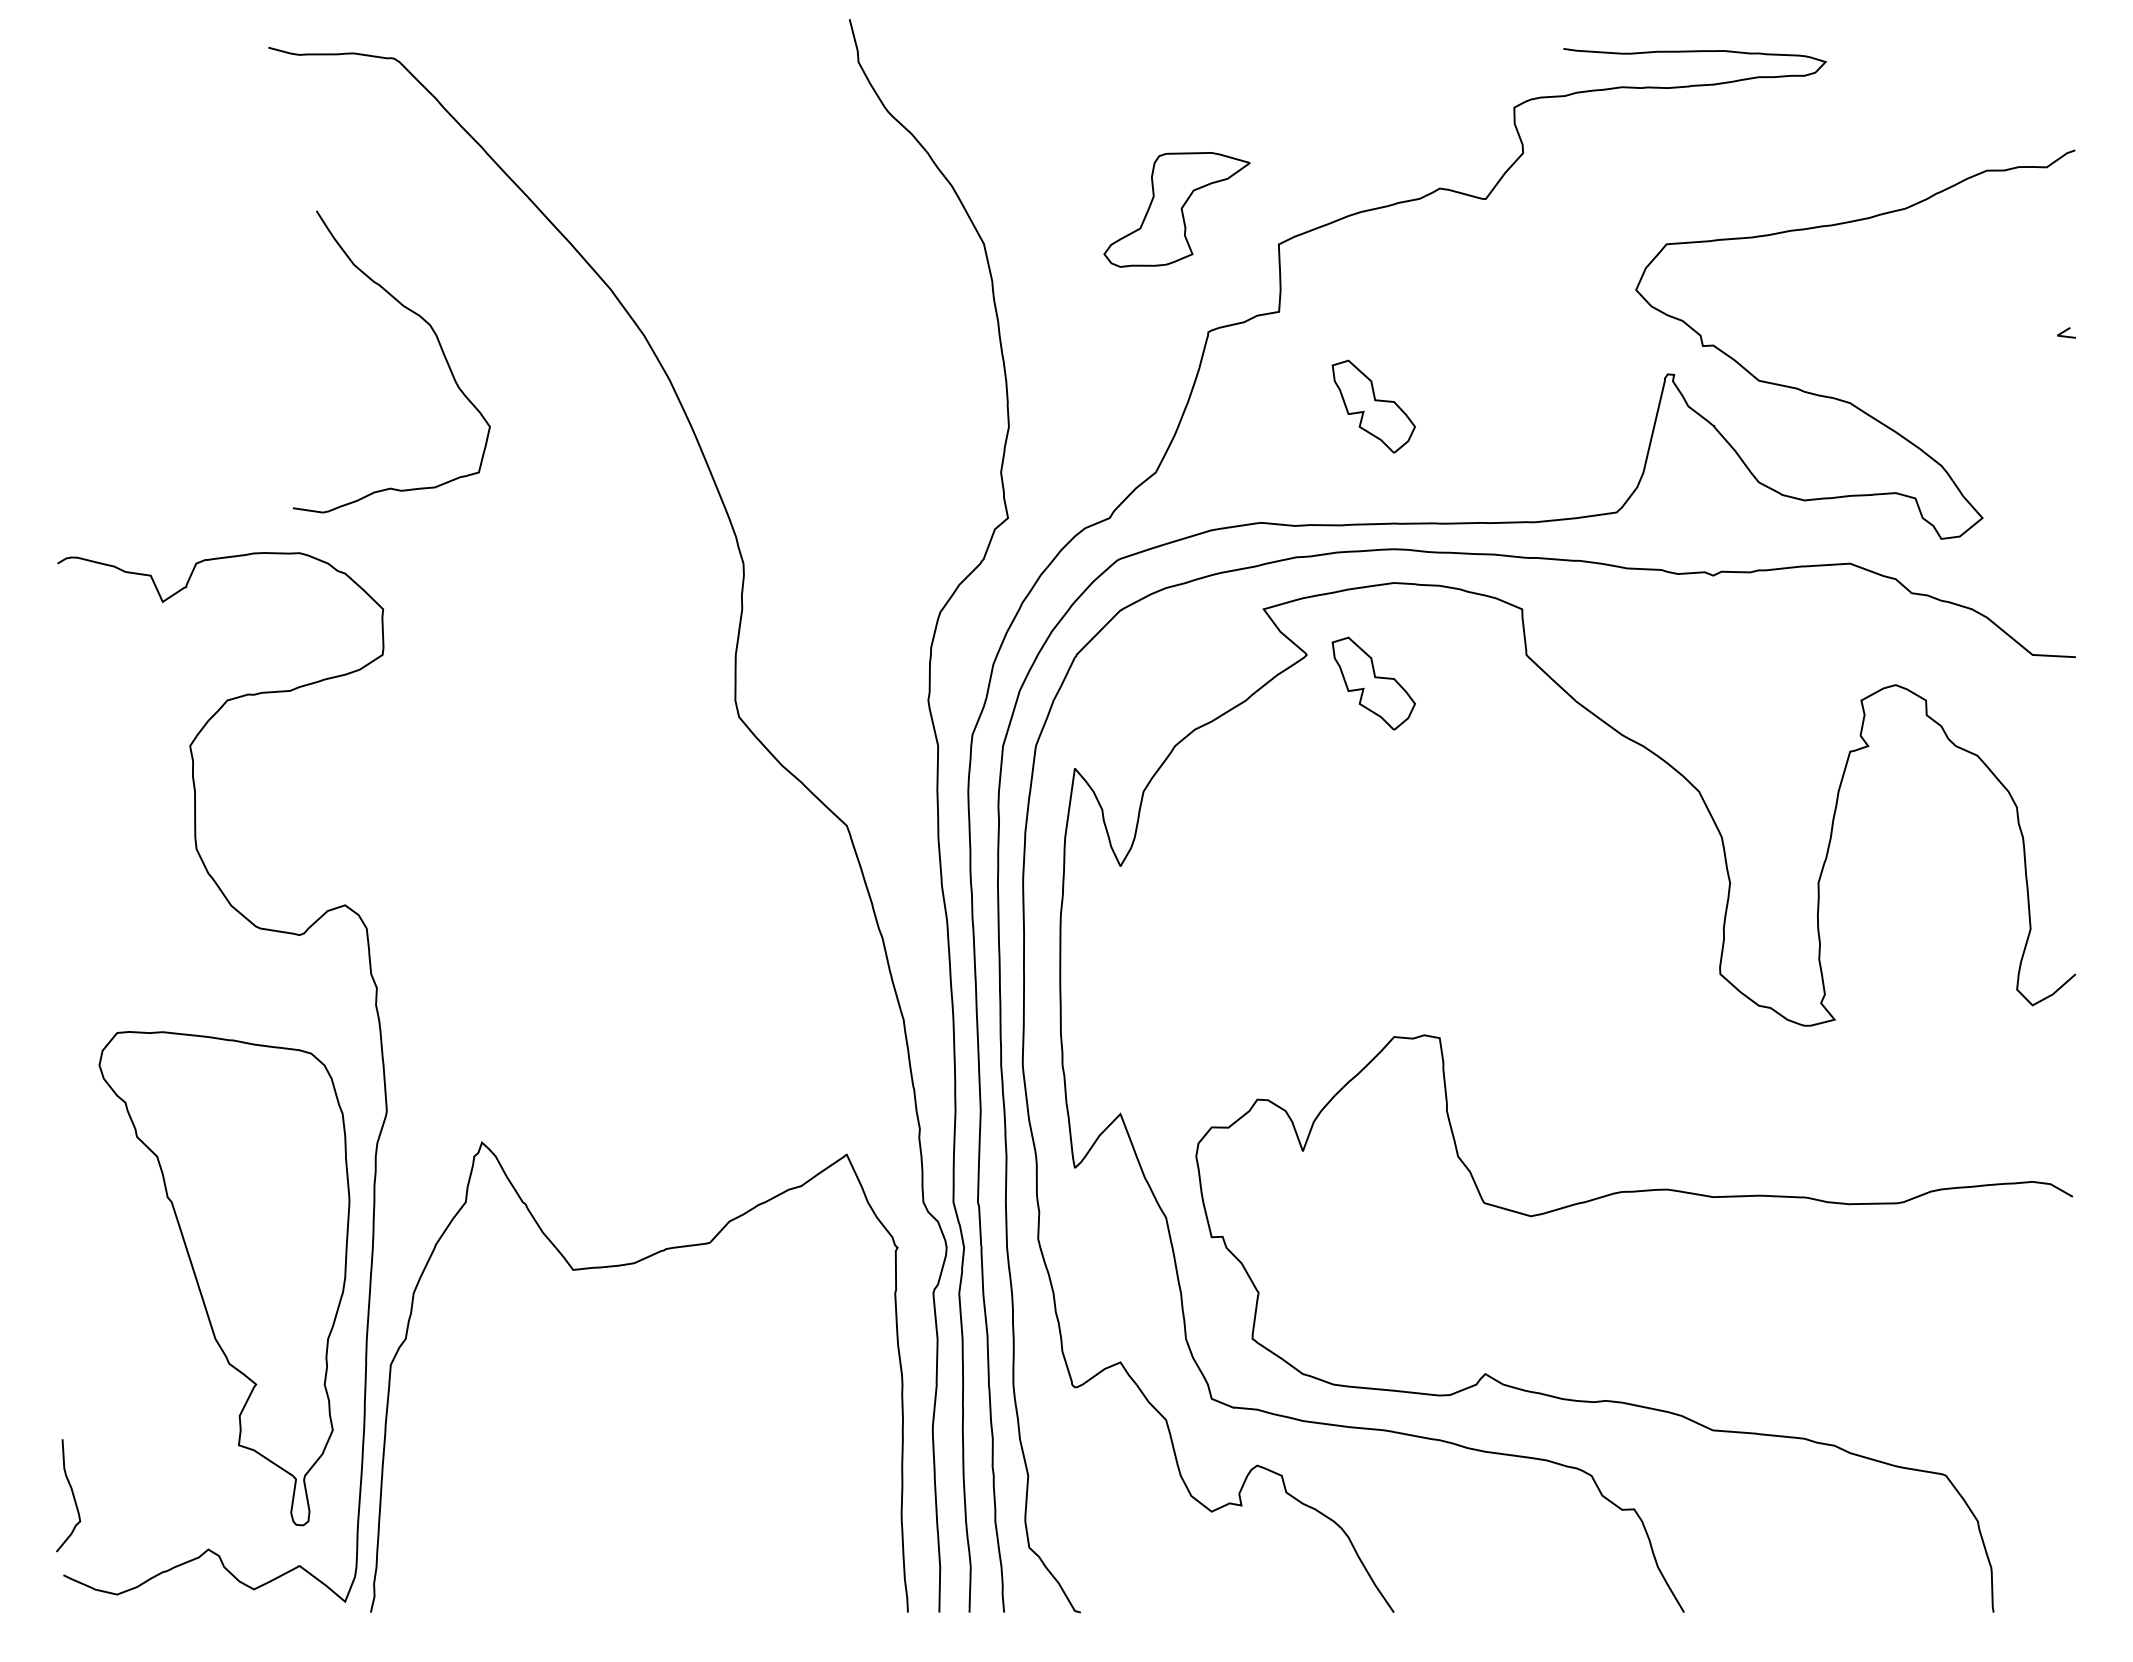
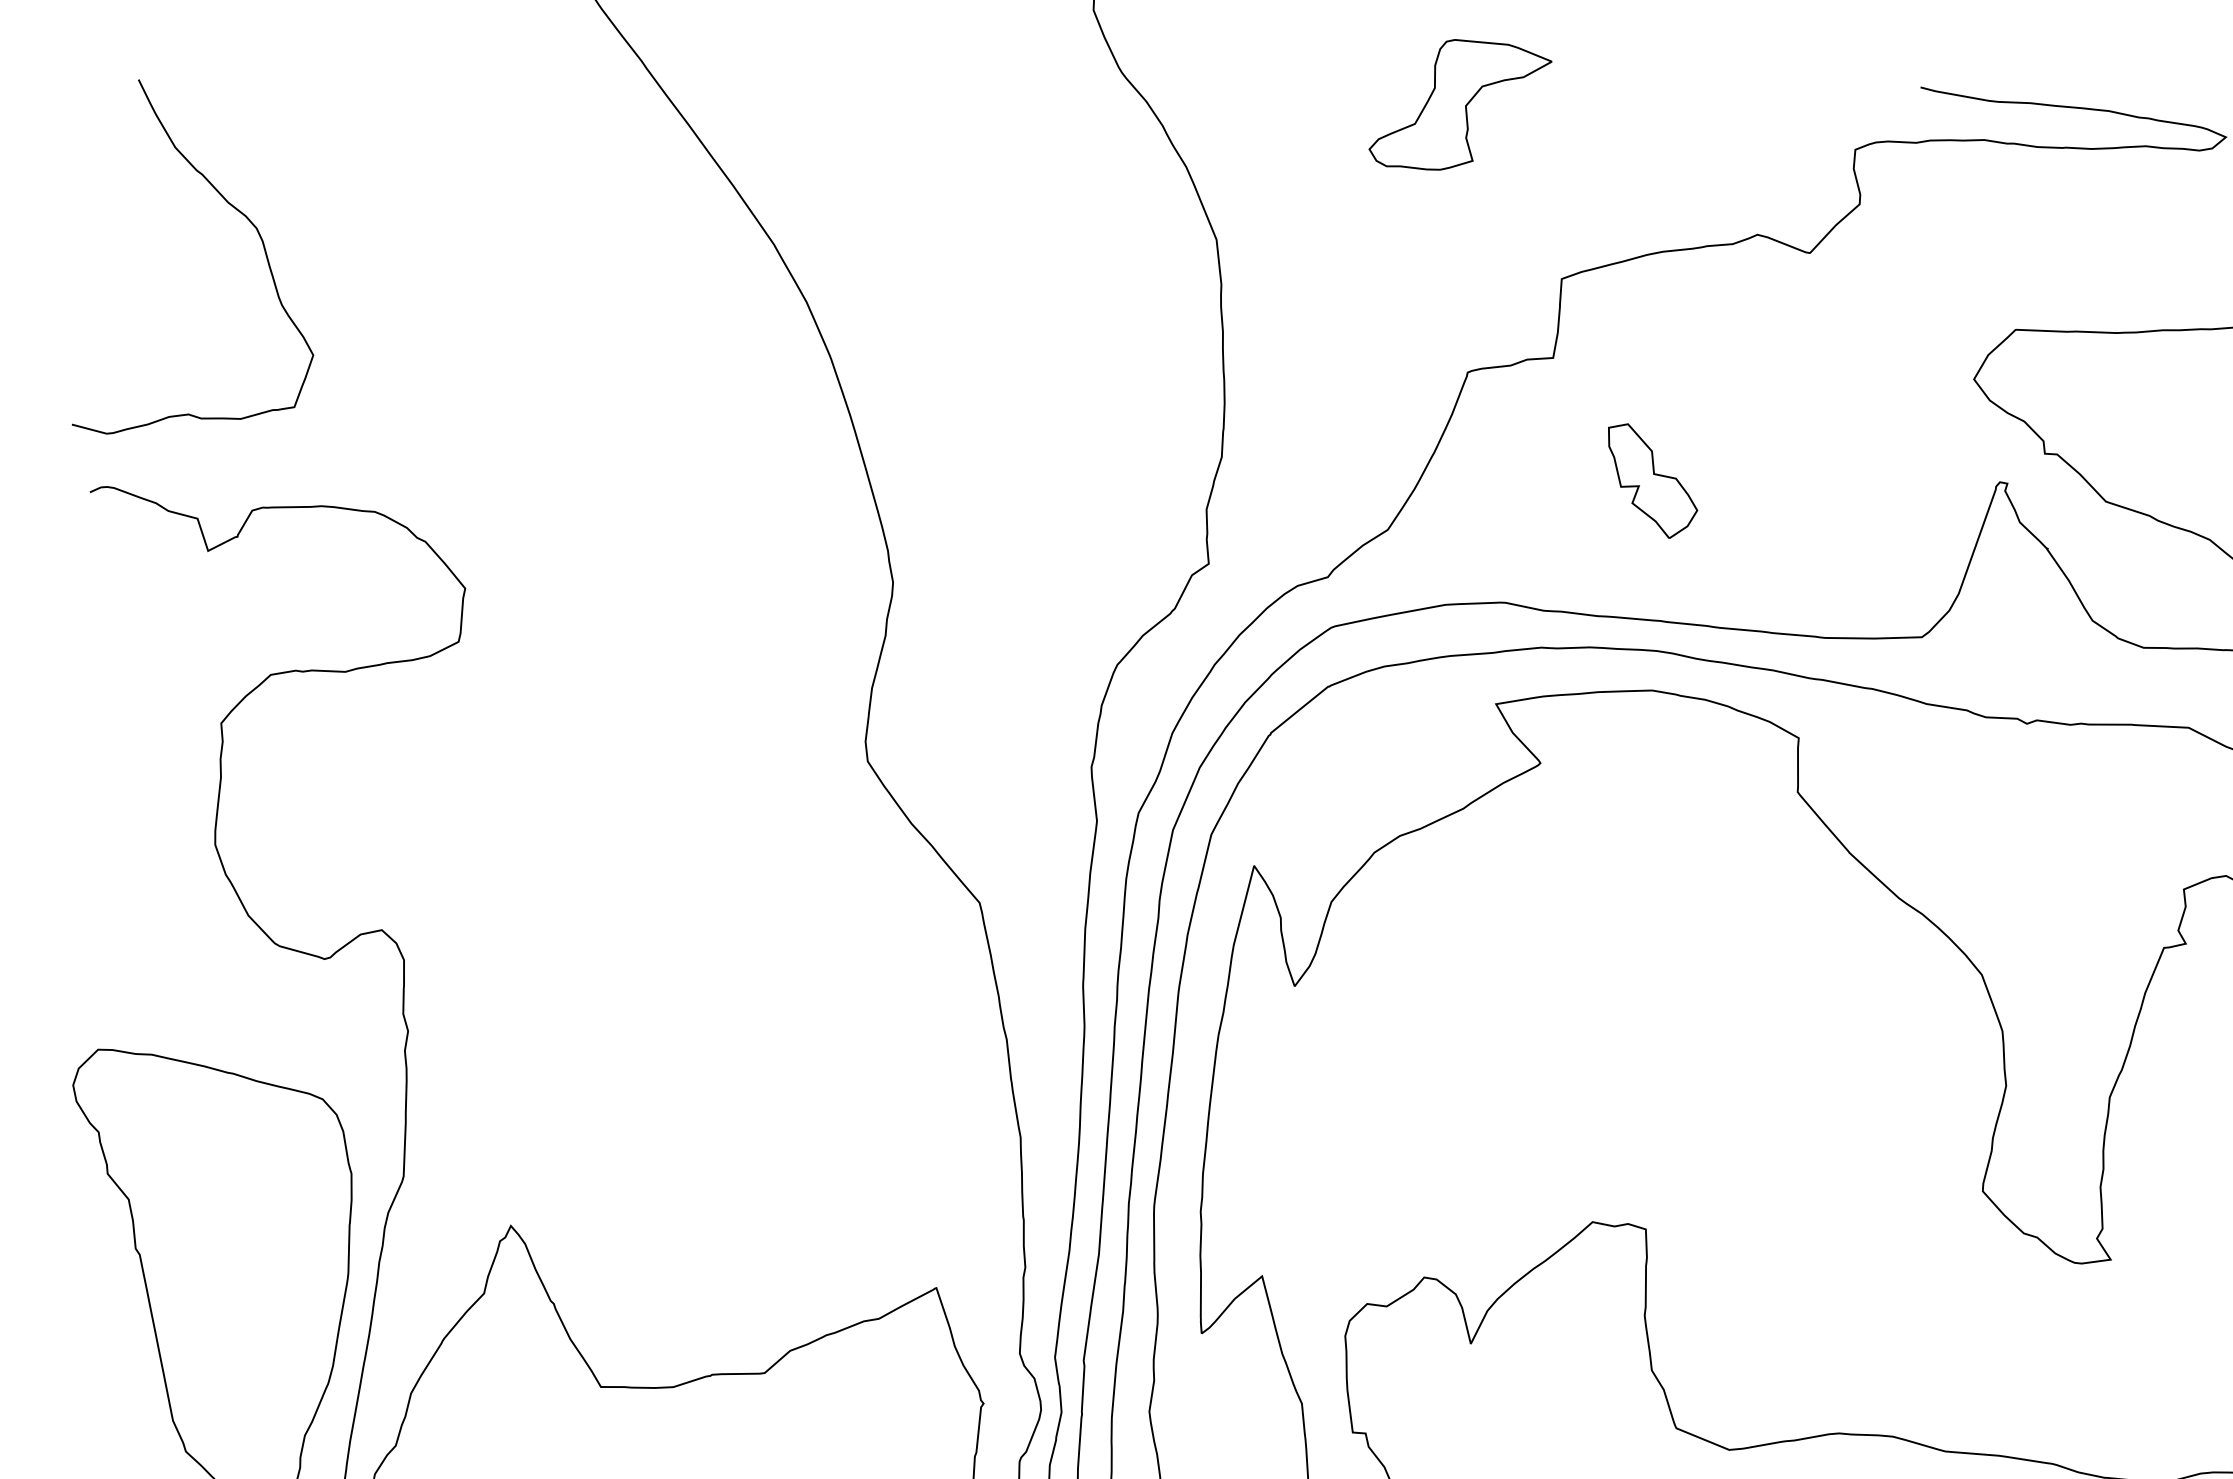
part: (1176, 209) -> (1459, 106), moved
curve: (437, 341) -> (263, 248), moved
part: (1373, 683) -> (1614, 805), removed

